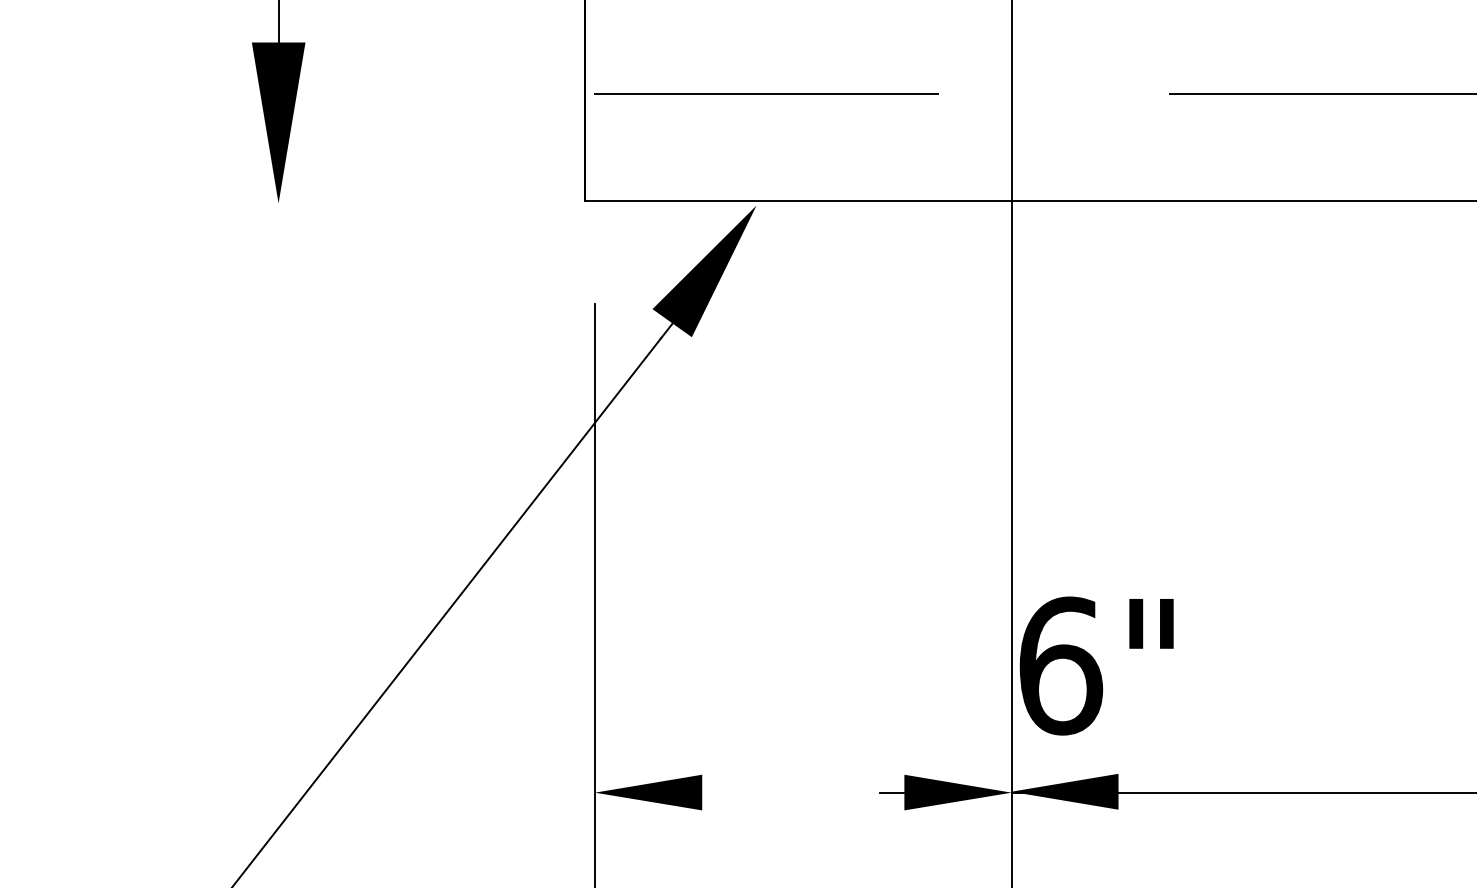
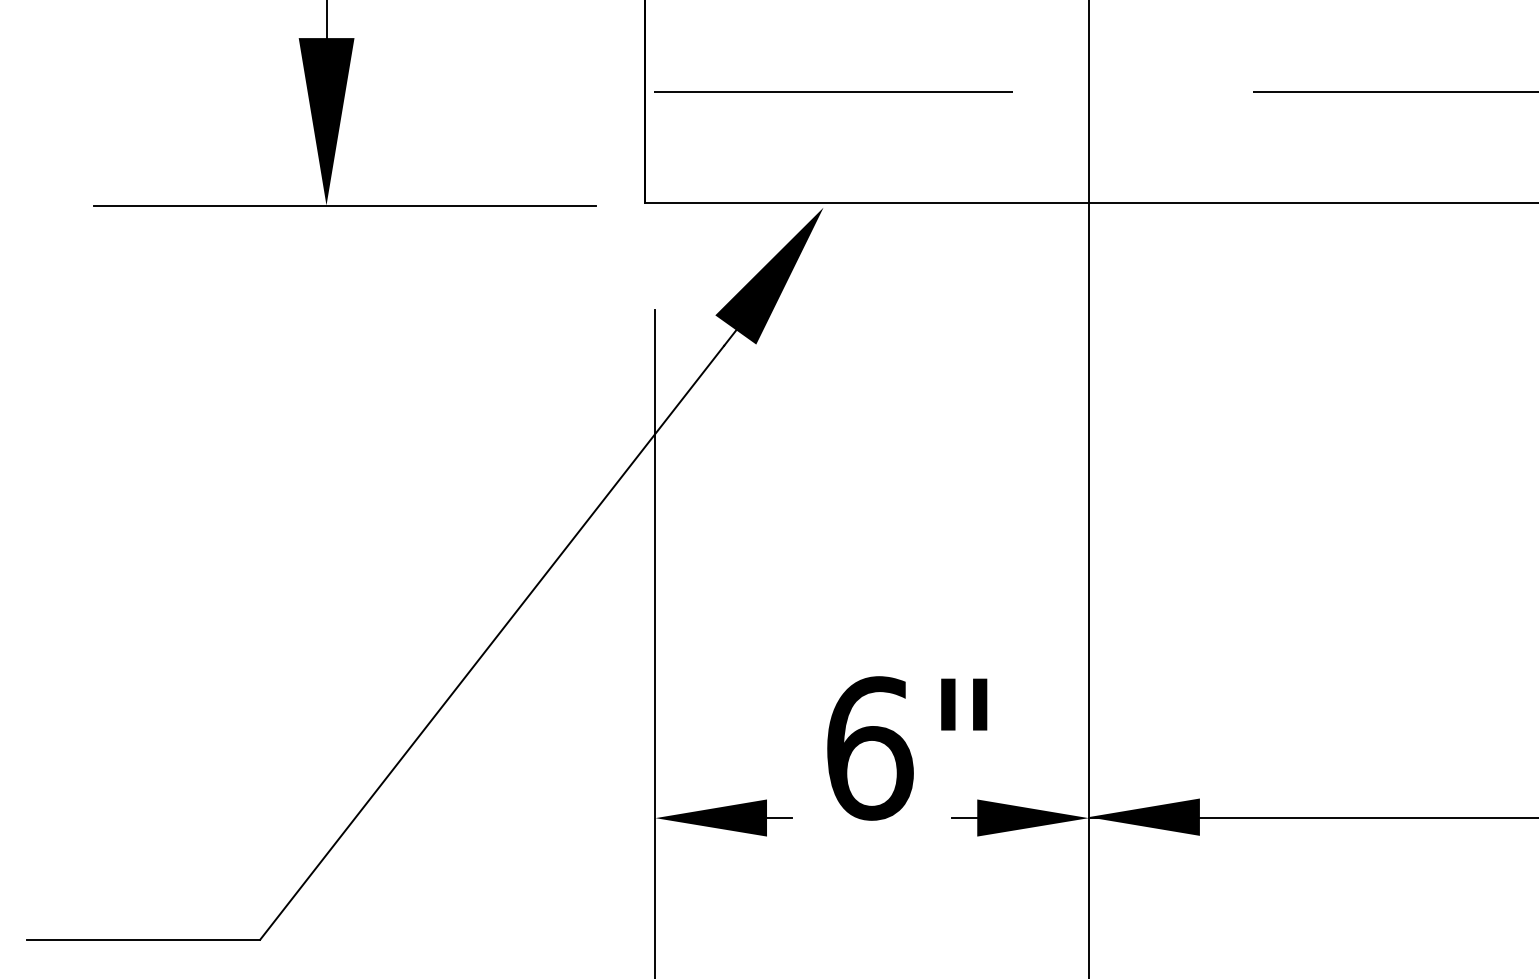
line: (295, 203) -> (344, 205), added
text: (1096, 666) -> (907, 748), moved
line: (714, 793) -> (779, 818), added

